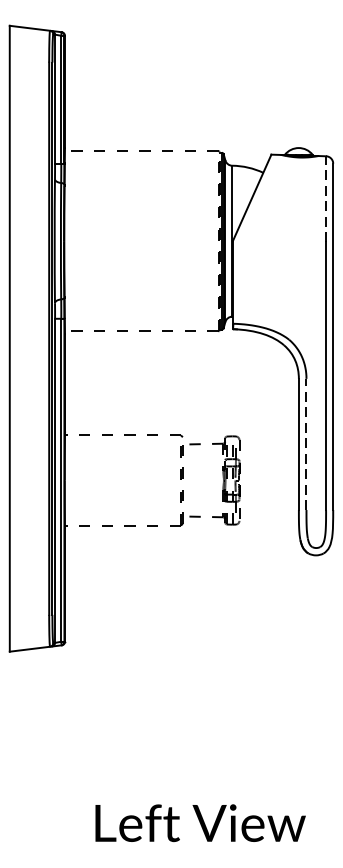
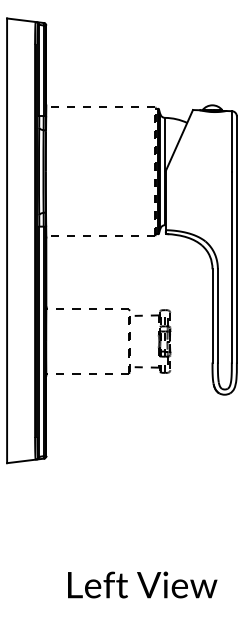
line: (325, 198) -> (231, 141), dashed -> solid
line: (305, 443) -> (217, 315), dashed -> solid

